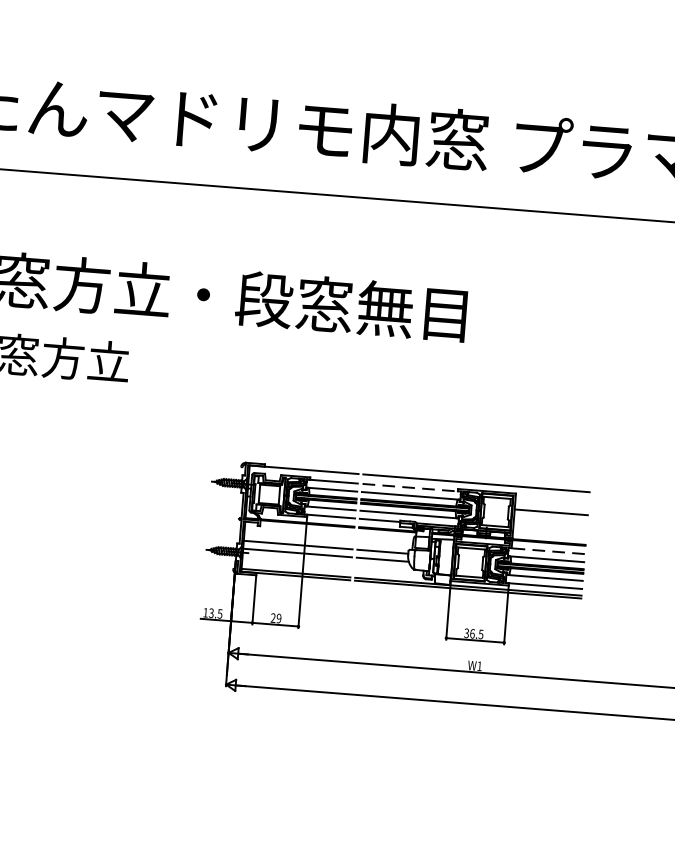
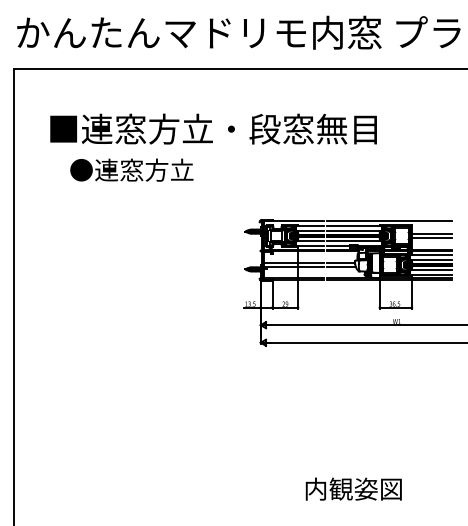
line: (411, 488) -> (354, 226), dashed -> solid
line: (549, 520) -> (431, 238), added
line: (545, 551) -> (430, 255), dashed -> solid

